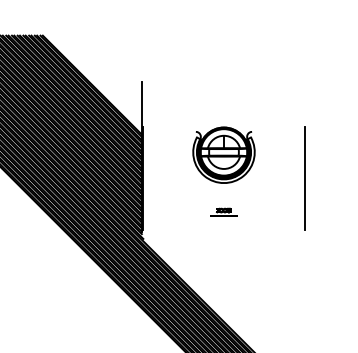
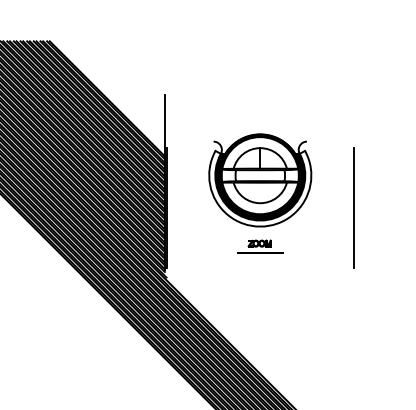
part: (223, 154) -> (259, 179), size x1.43
part: (223, 212) -> (259, 246), size x1.43

